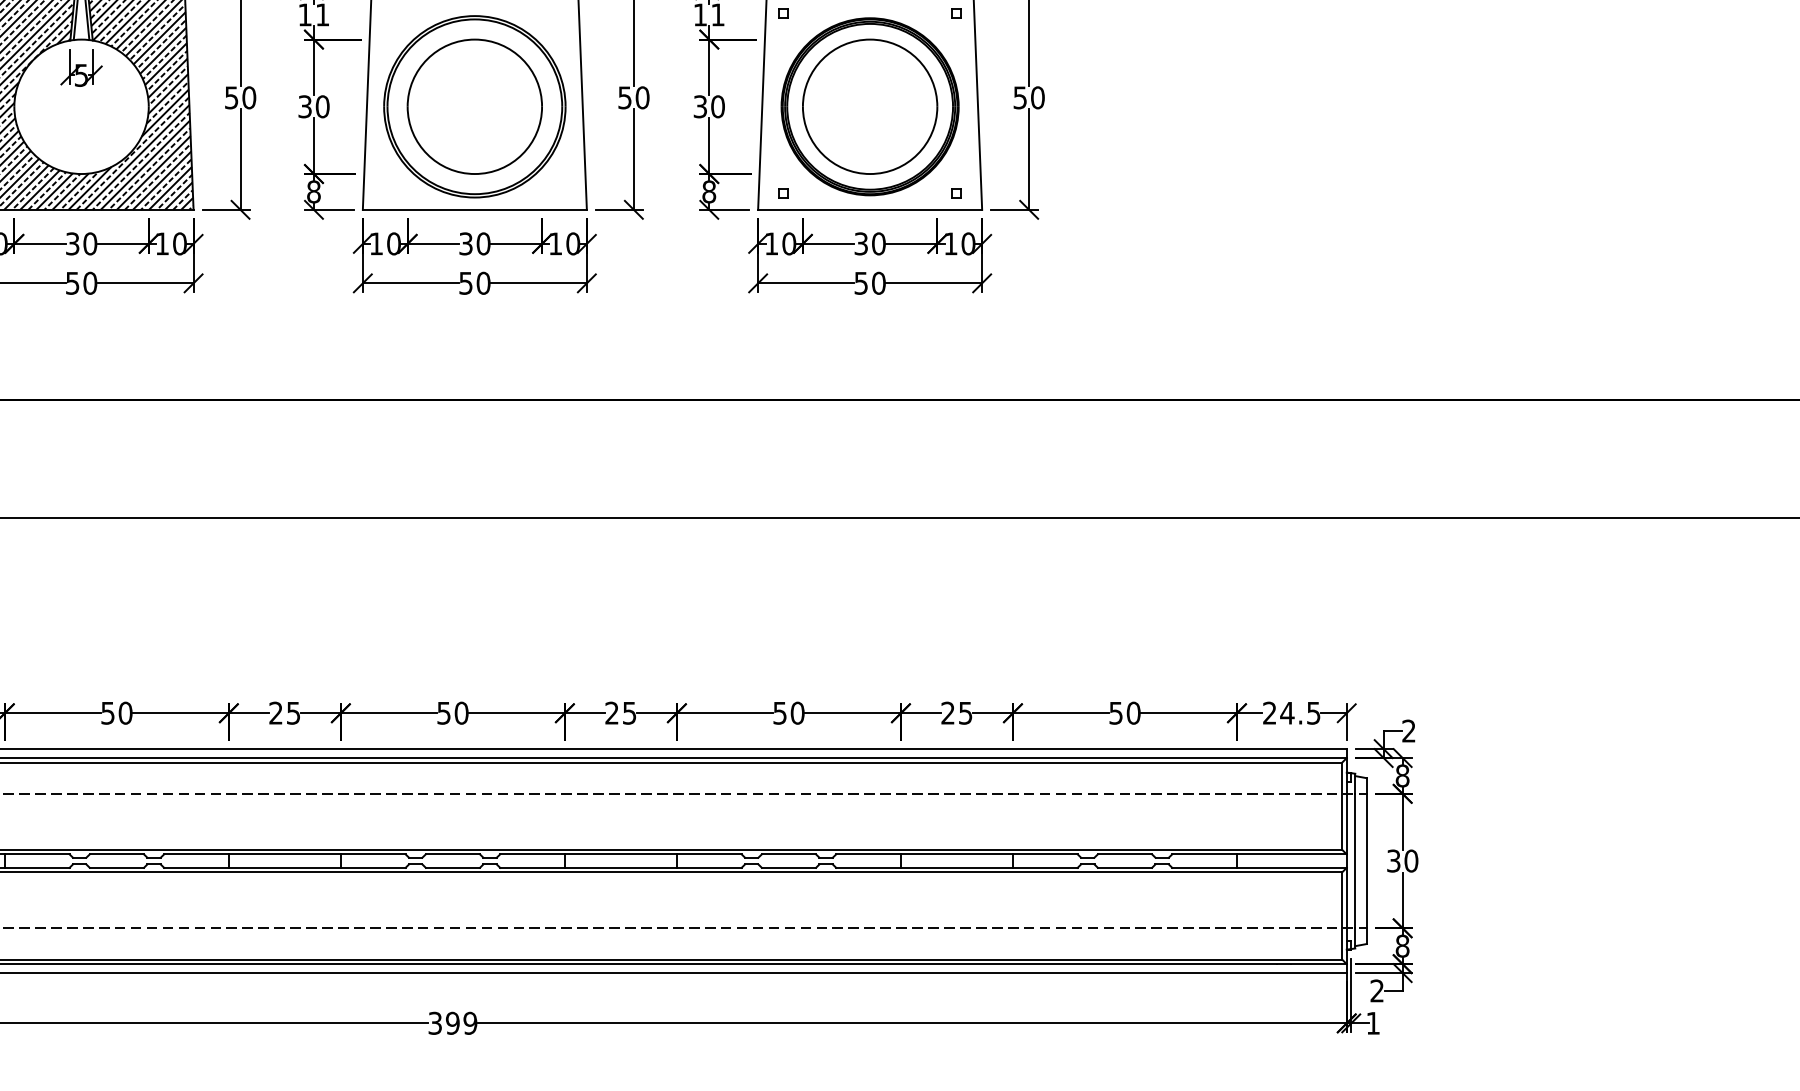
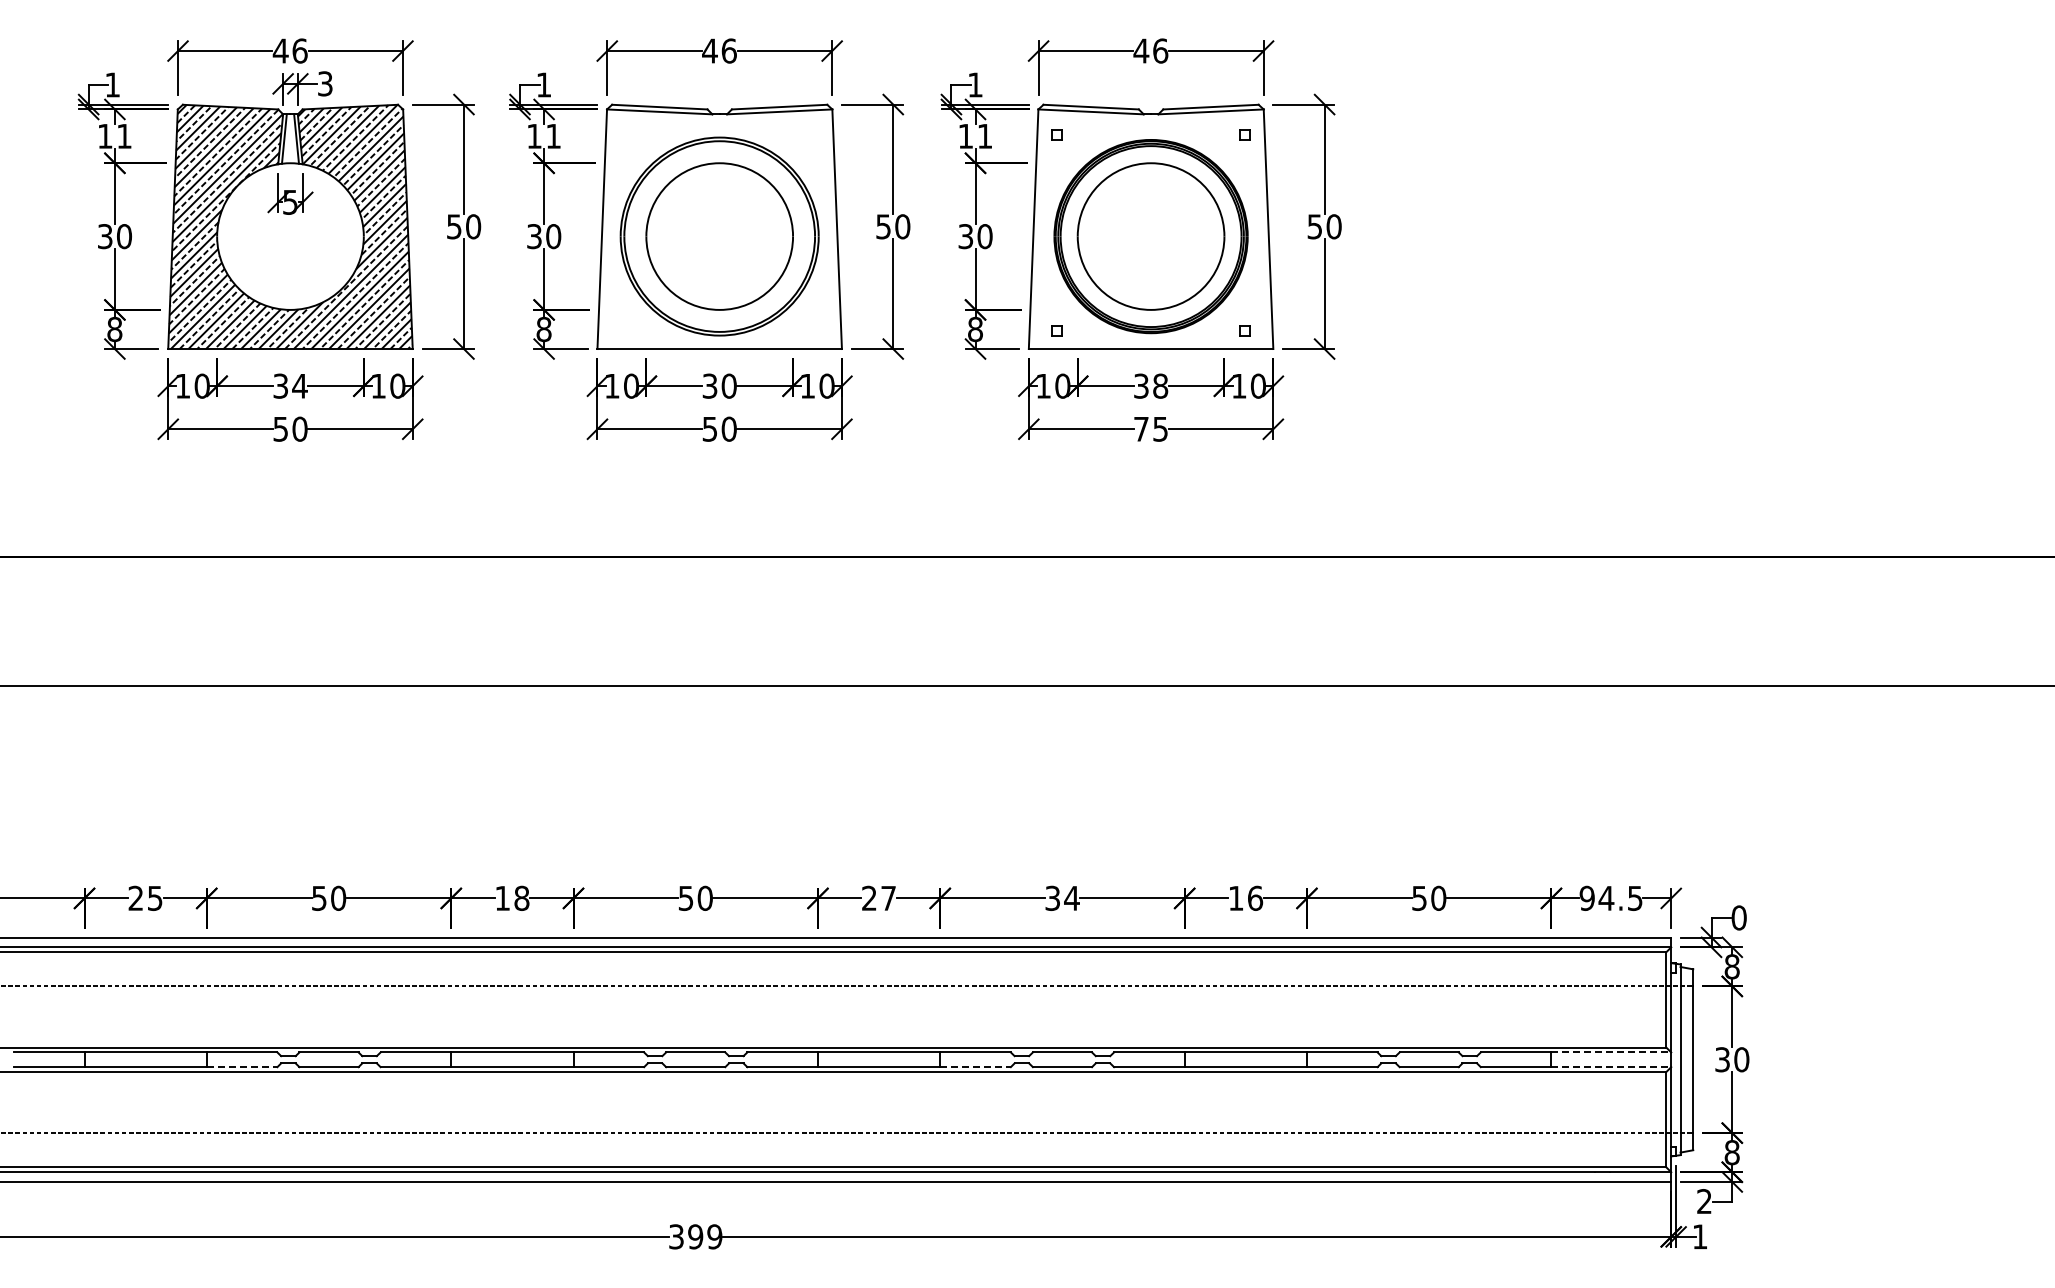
text: (89, 243) -> (299, 385), 30 -> 34
text: (878, 244) -> (1160, 386), 30 -> 38
text: (870, 282) -> (1151, 428), 50 -> 75
text: (285, 712) -> (512, 897), 25 -> 18
text: (788, 712) -> (1062, 897), 50 -> 34
text: (956, 712) -> (1245, 897), 25 -> 16
text: (1269, 712) -> (1586, 897), 24.5 -> 94.5
text: (629, 713) -> (888, 898), 25 -> 27
text: (1408, 730) -> (1738, 917), 2 -> 0
line: (1292, 854) -> (1611, 1052), solid -> dashed
line: (37, 868) -> (242, 1067), solid -> dashed
line: (710, 868) -> (976, 1067), solid -> dashed
line: (1292, 868) -> (1611, 1067), solid -> dashed

